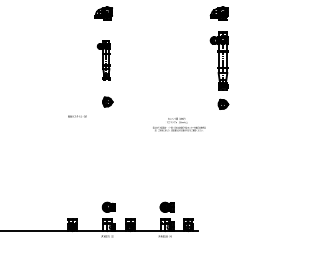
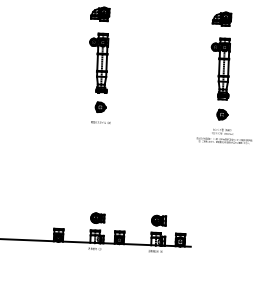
part: (103, 59) -> (98, 62), size x1.43
text: (77, 116) -> (100, 122), moved
text: (179, 124) -> (224, 136), moved

